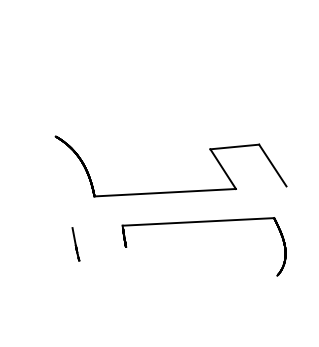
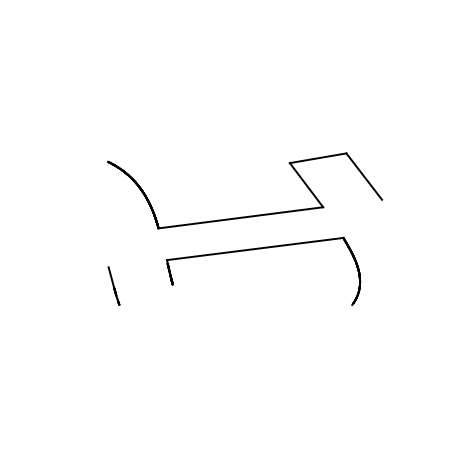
part: (203, 222) -> (261, 249), moved
line: (75, 243) -> (113, 285), moved

